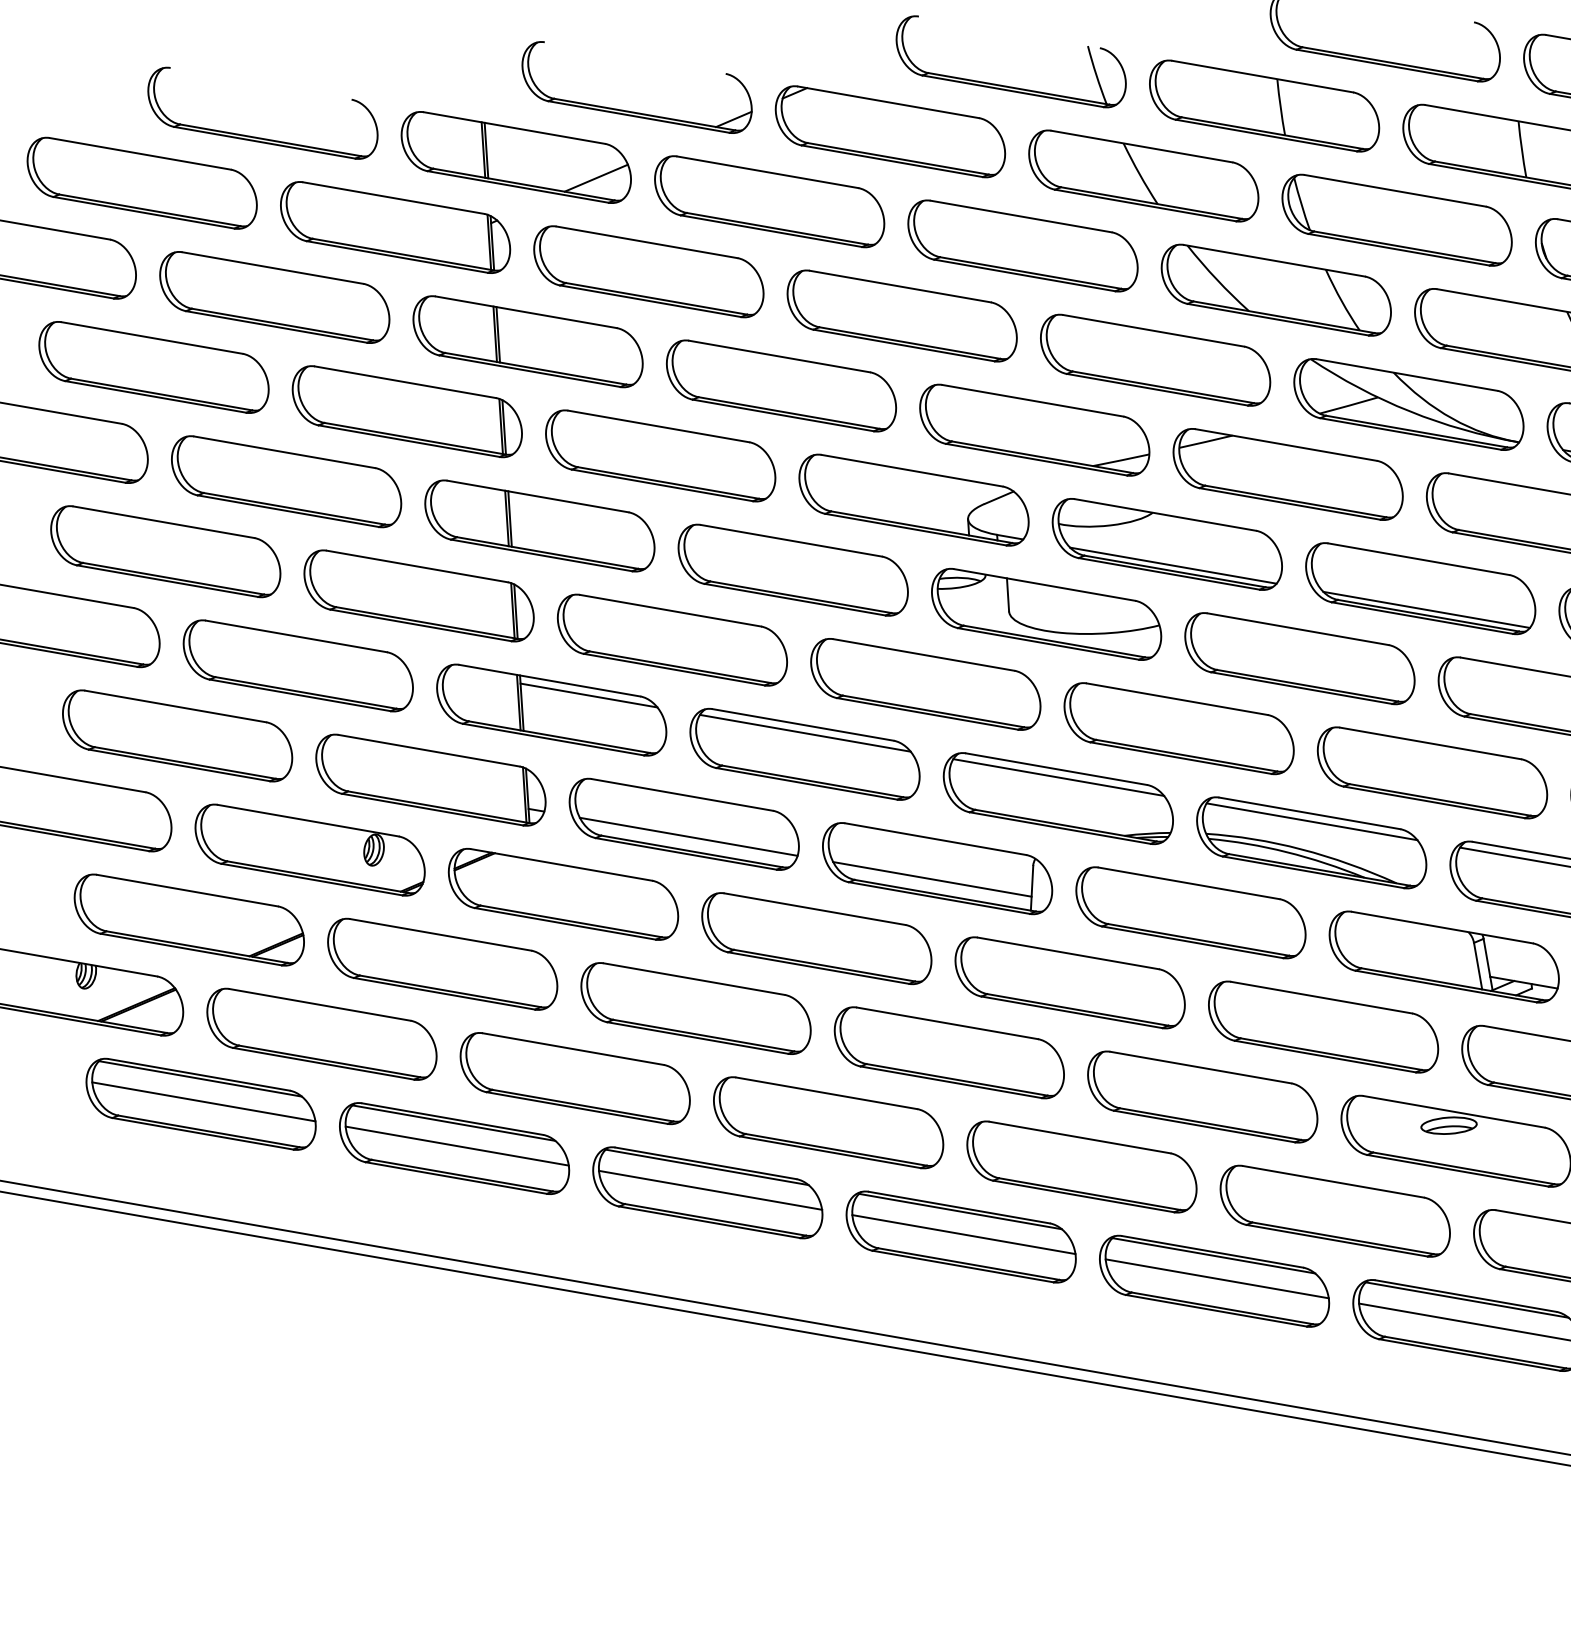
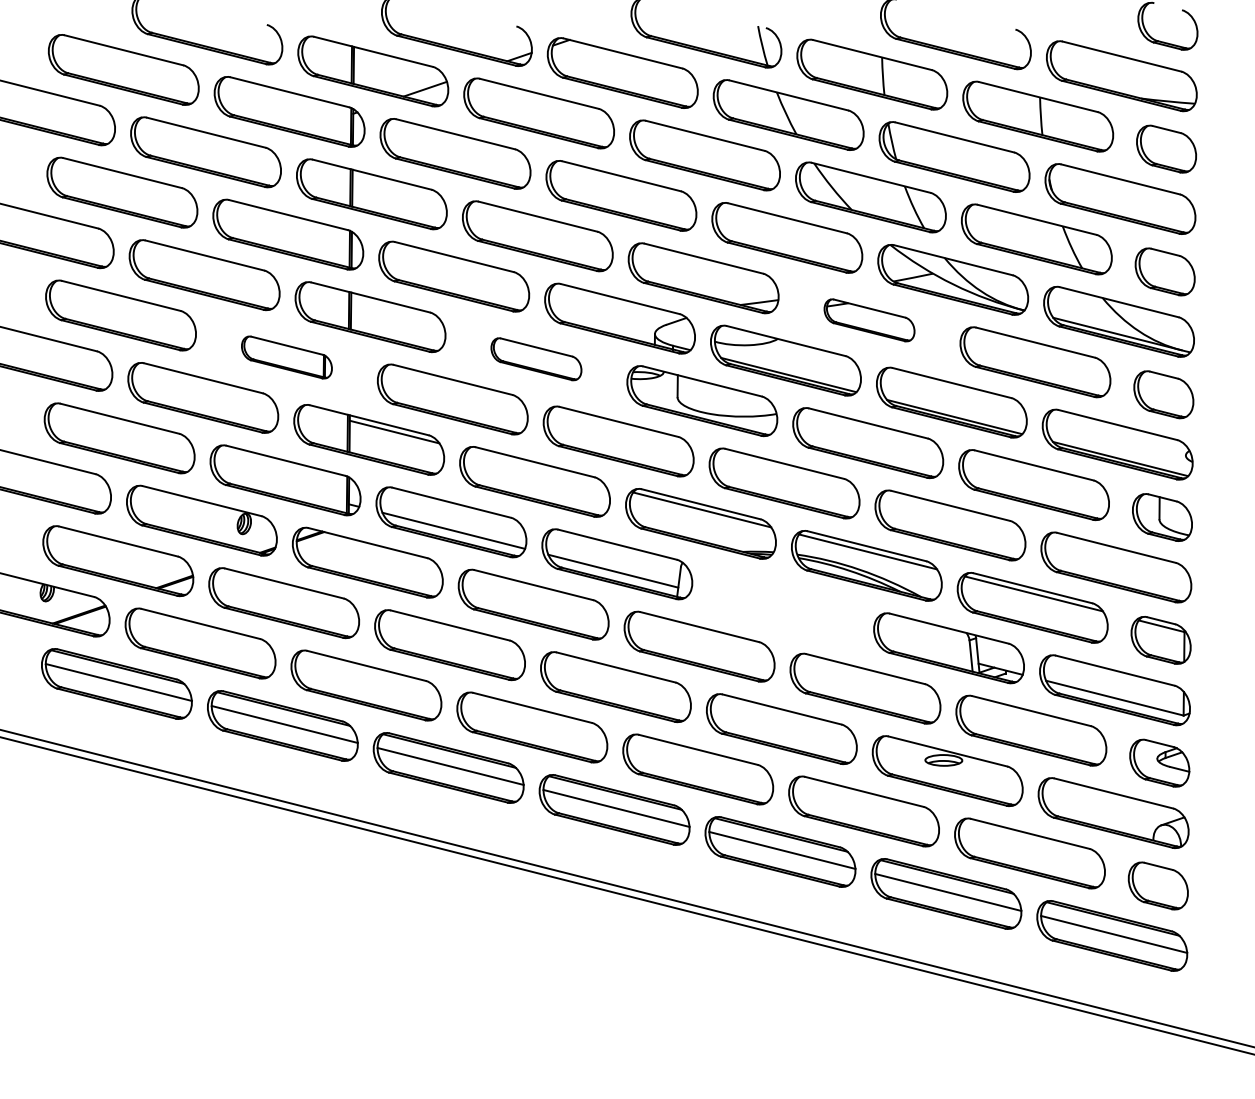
part: (1288, 474) -> (869, 320), size x0.6
part: (793, 570) -> (536, 359), size x0.6
part: (418, 595) -> (286, 357), size x0.6
line: (805, 732) -> (536, 467), removed
part: (1191, 913) -> (783, 606), removed

